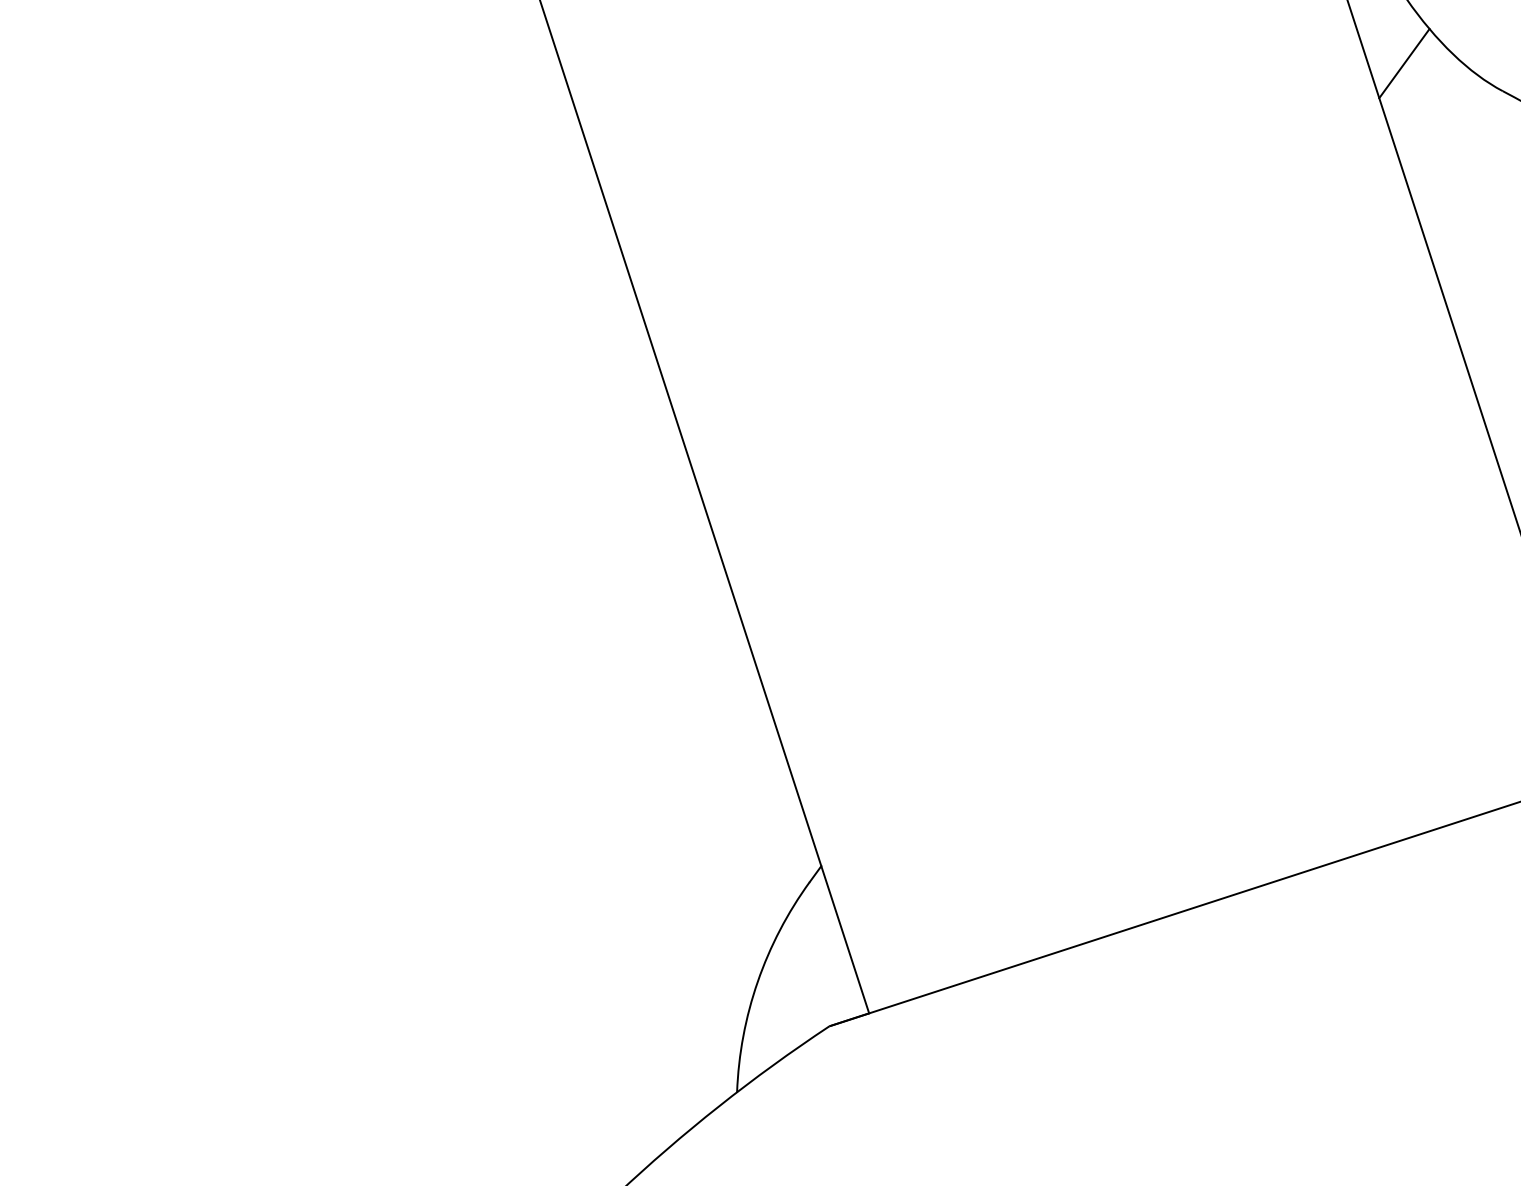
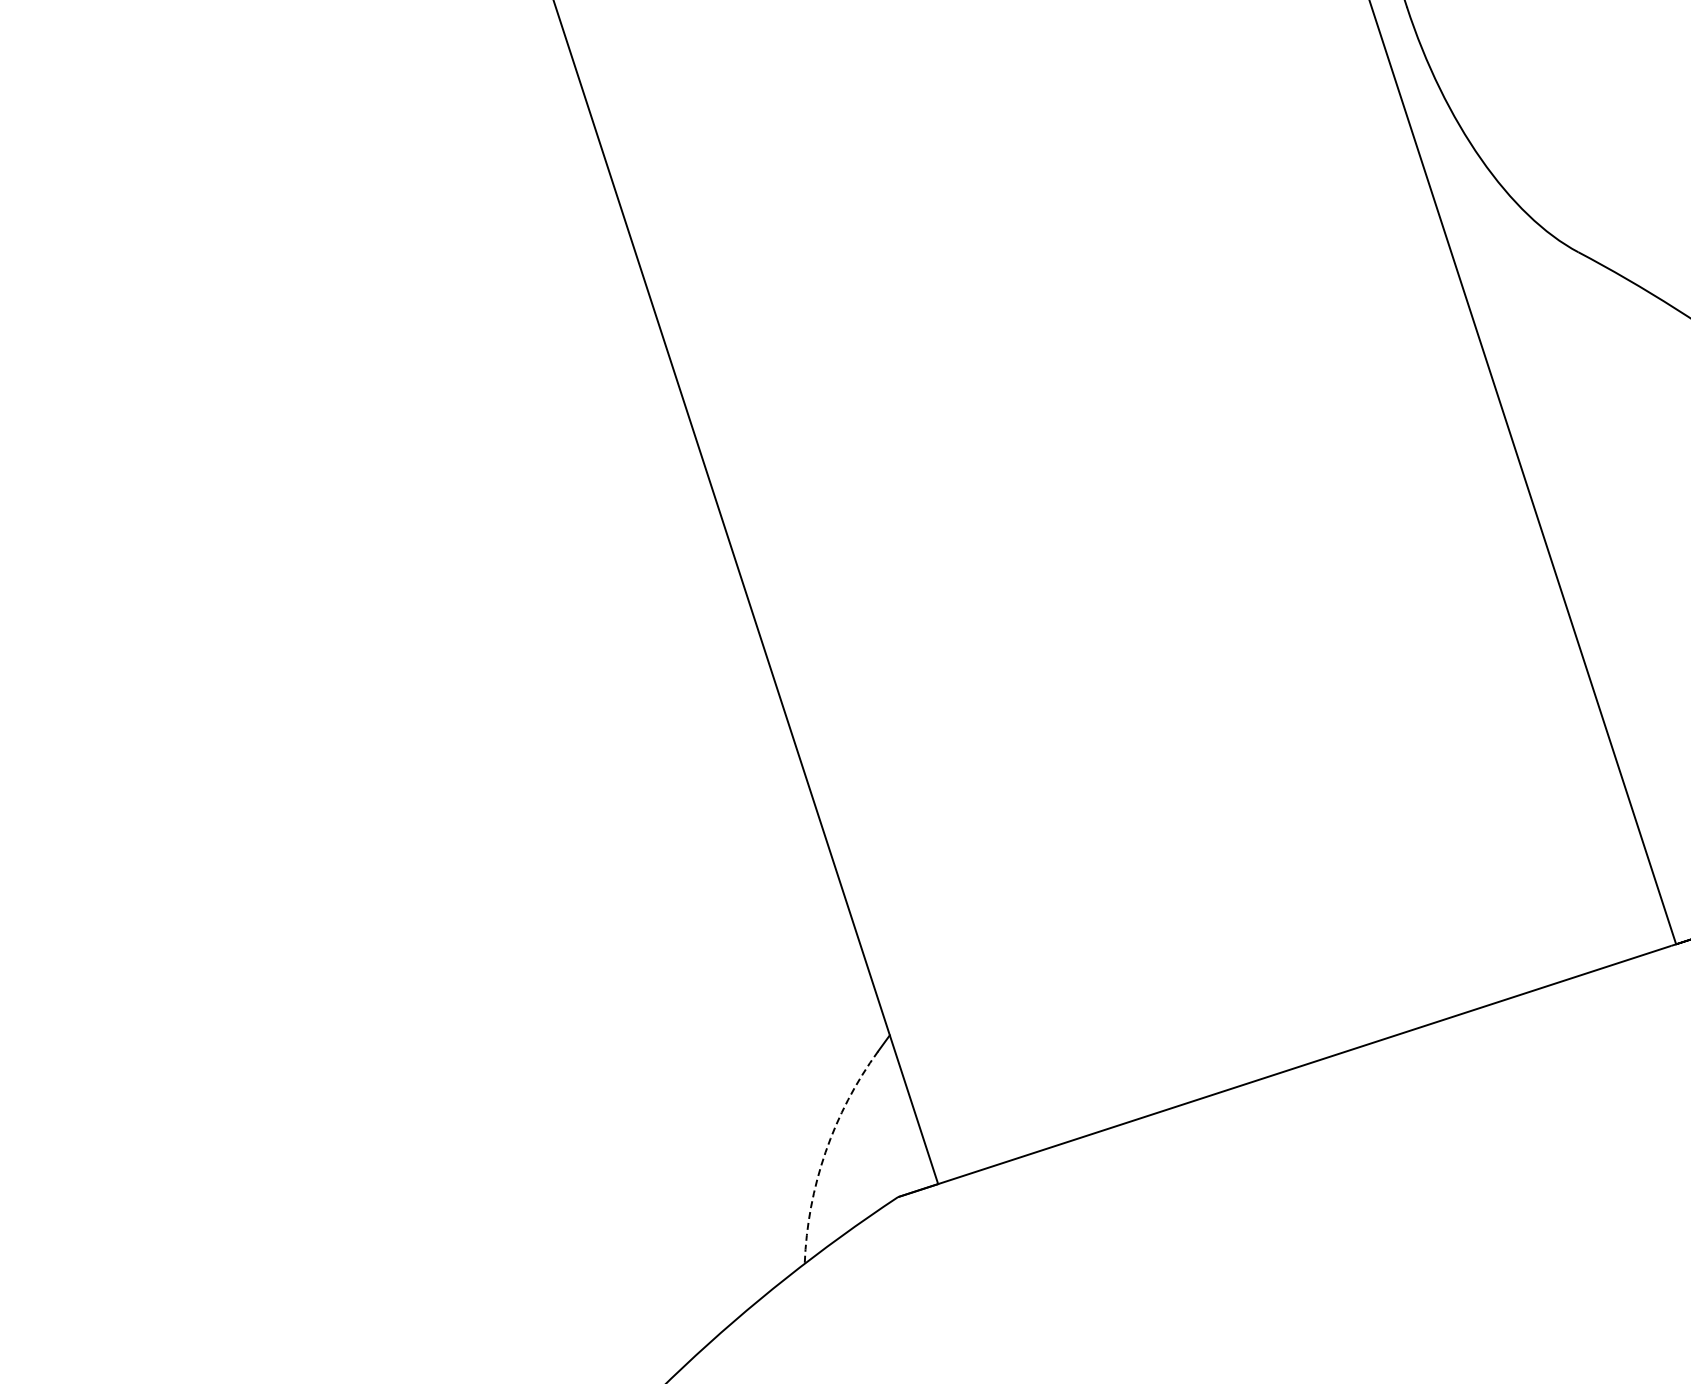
line: (1403, 63) -> (1478, 224), removed
arc: (757, 982) -> (825, 1152), solid -> dashed

